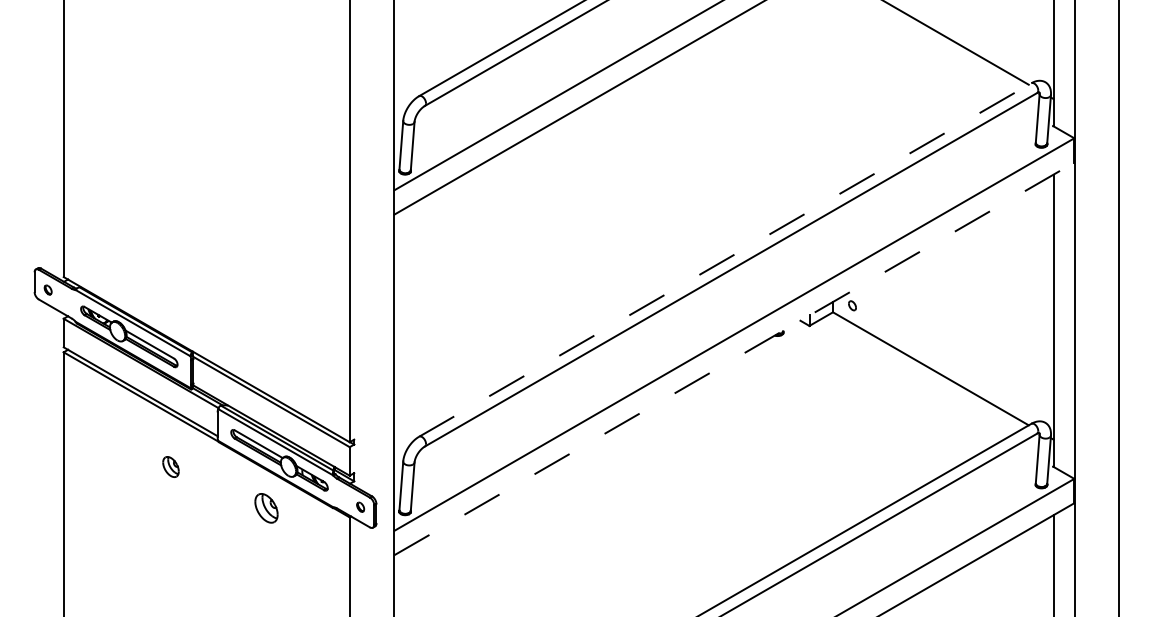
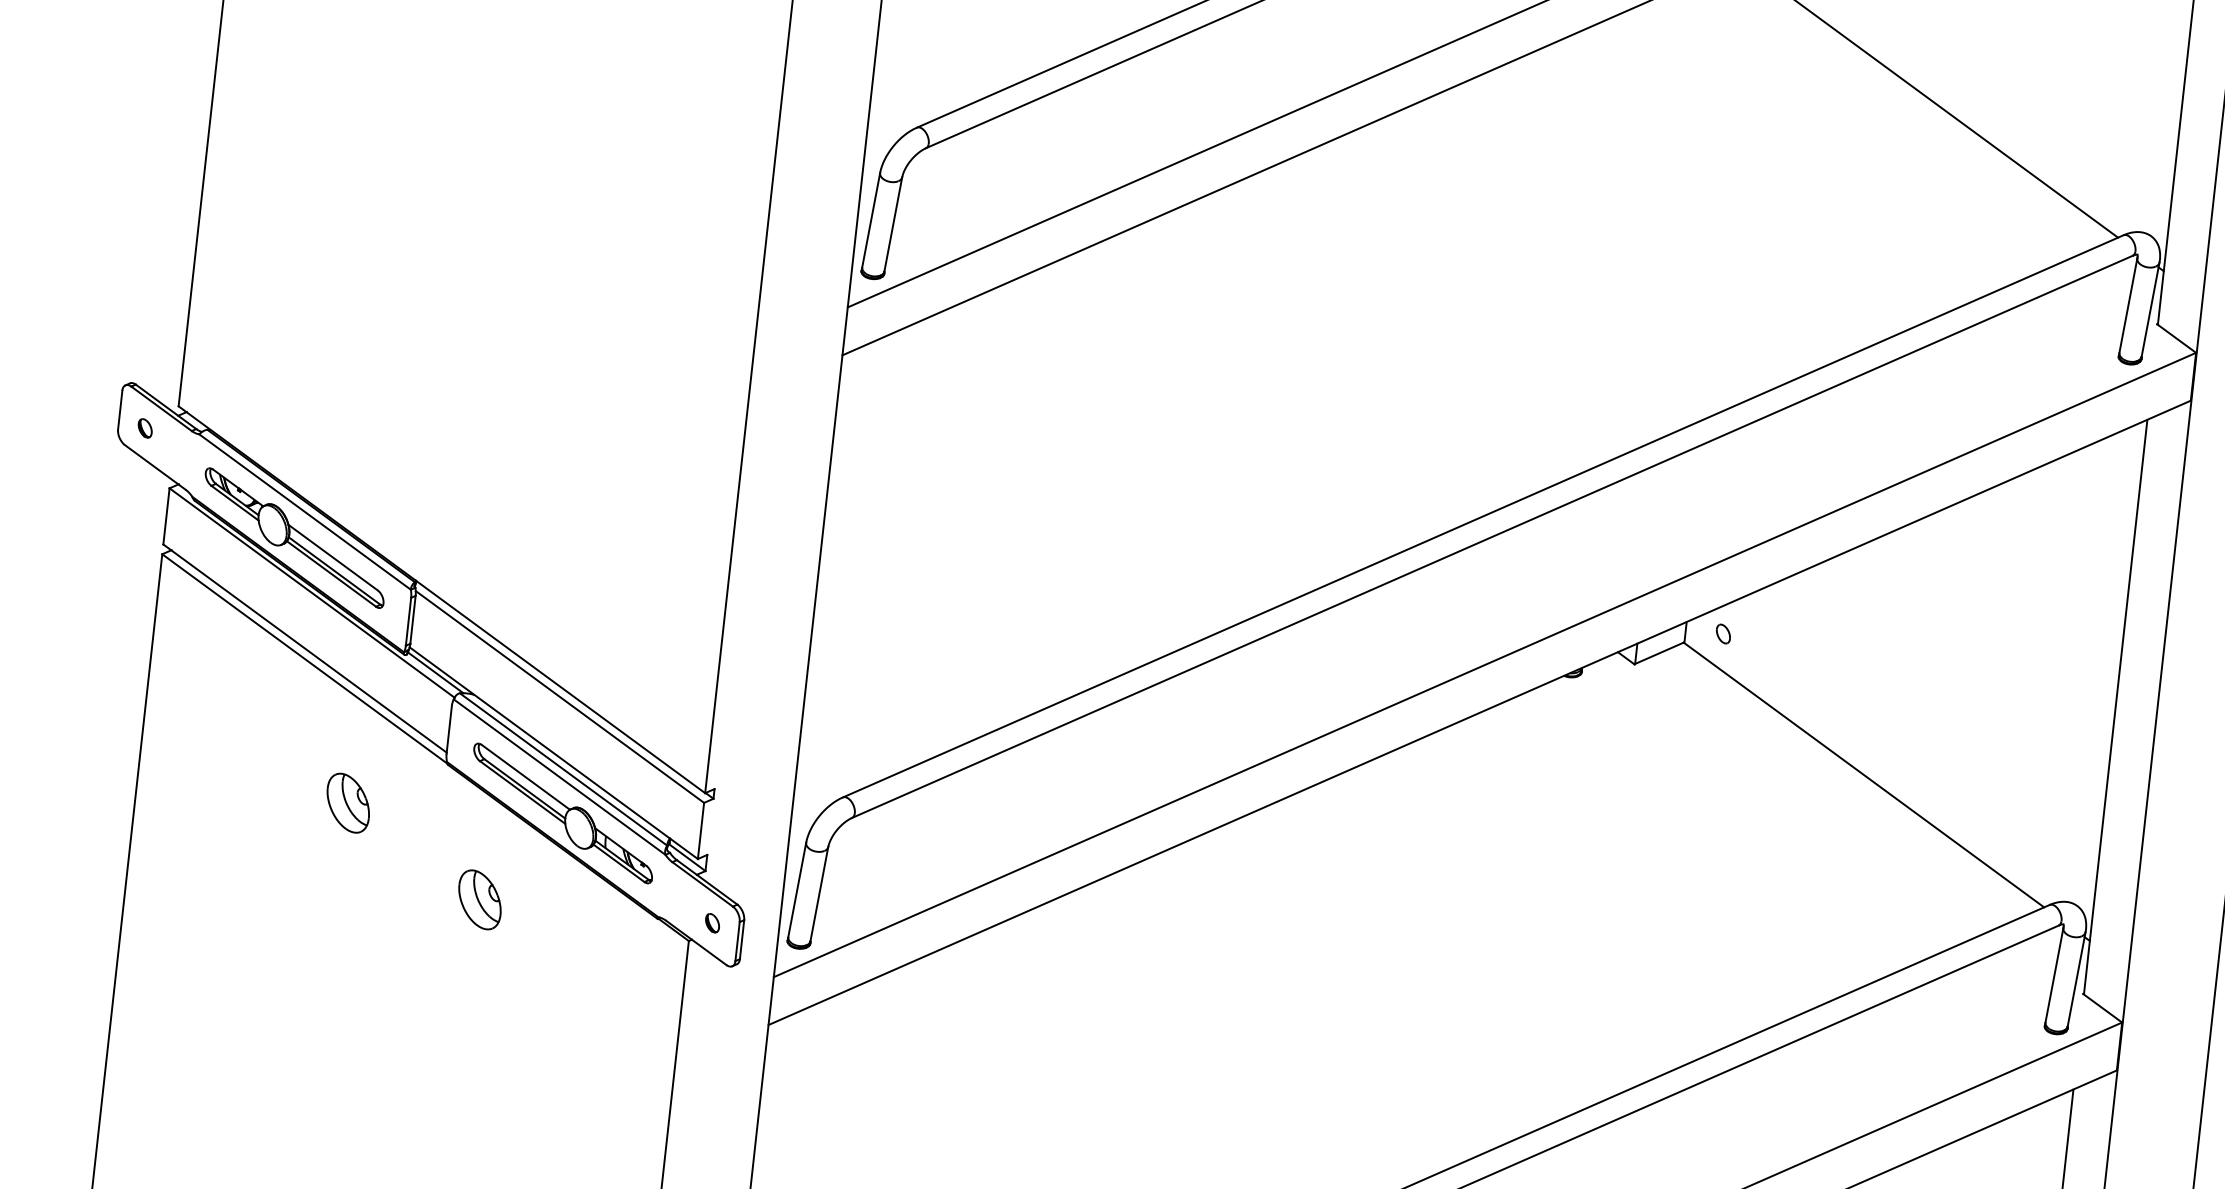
line: (725, 259) -> (1483, 515), dashed -> solid
line: (734, 358) -> (1479, 712), dashed -> solid
part: (170, 466) -> (347, 801), size x1.43
part: (266, 508) -> (479, 900), moved

